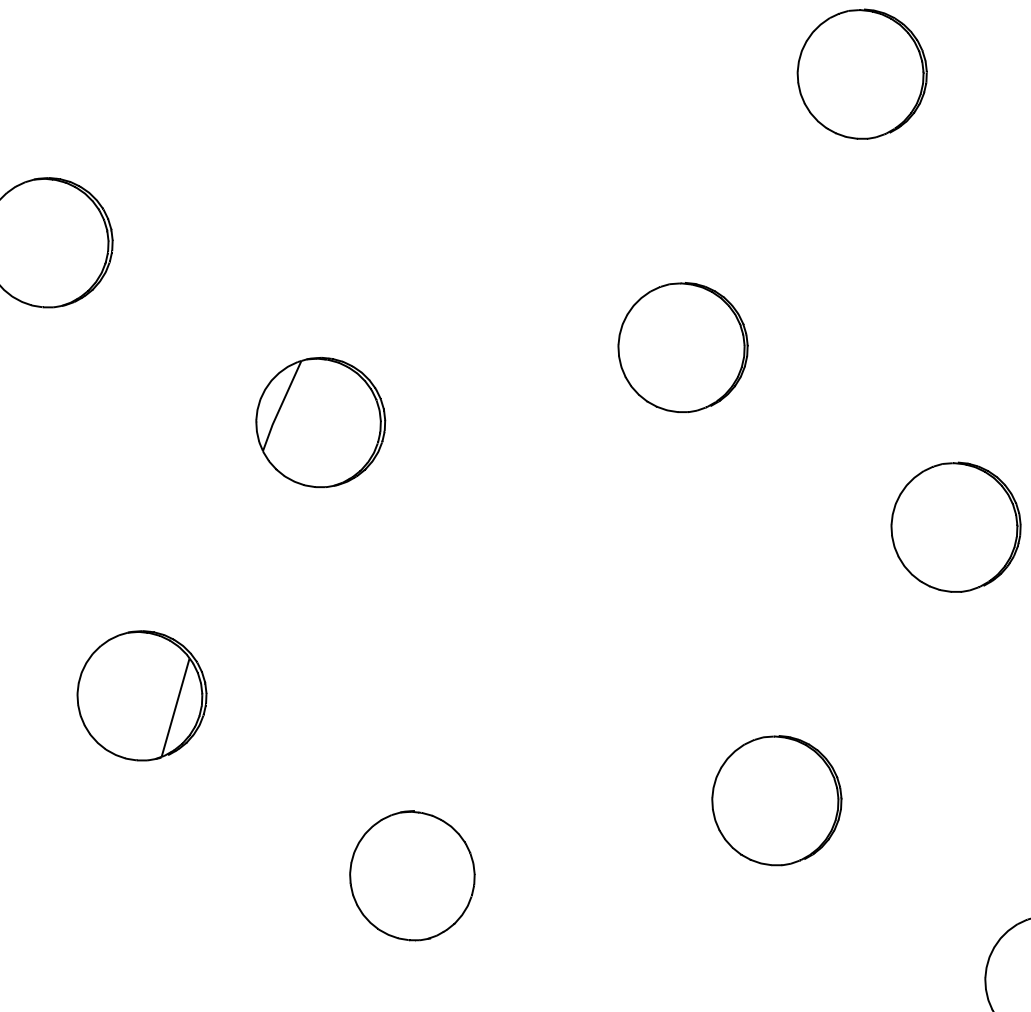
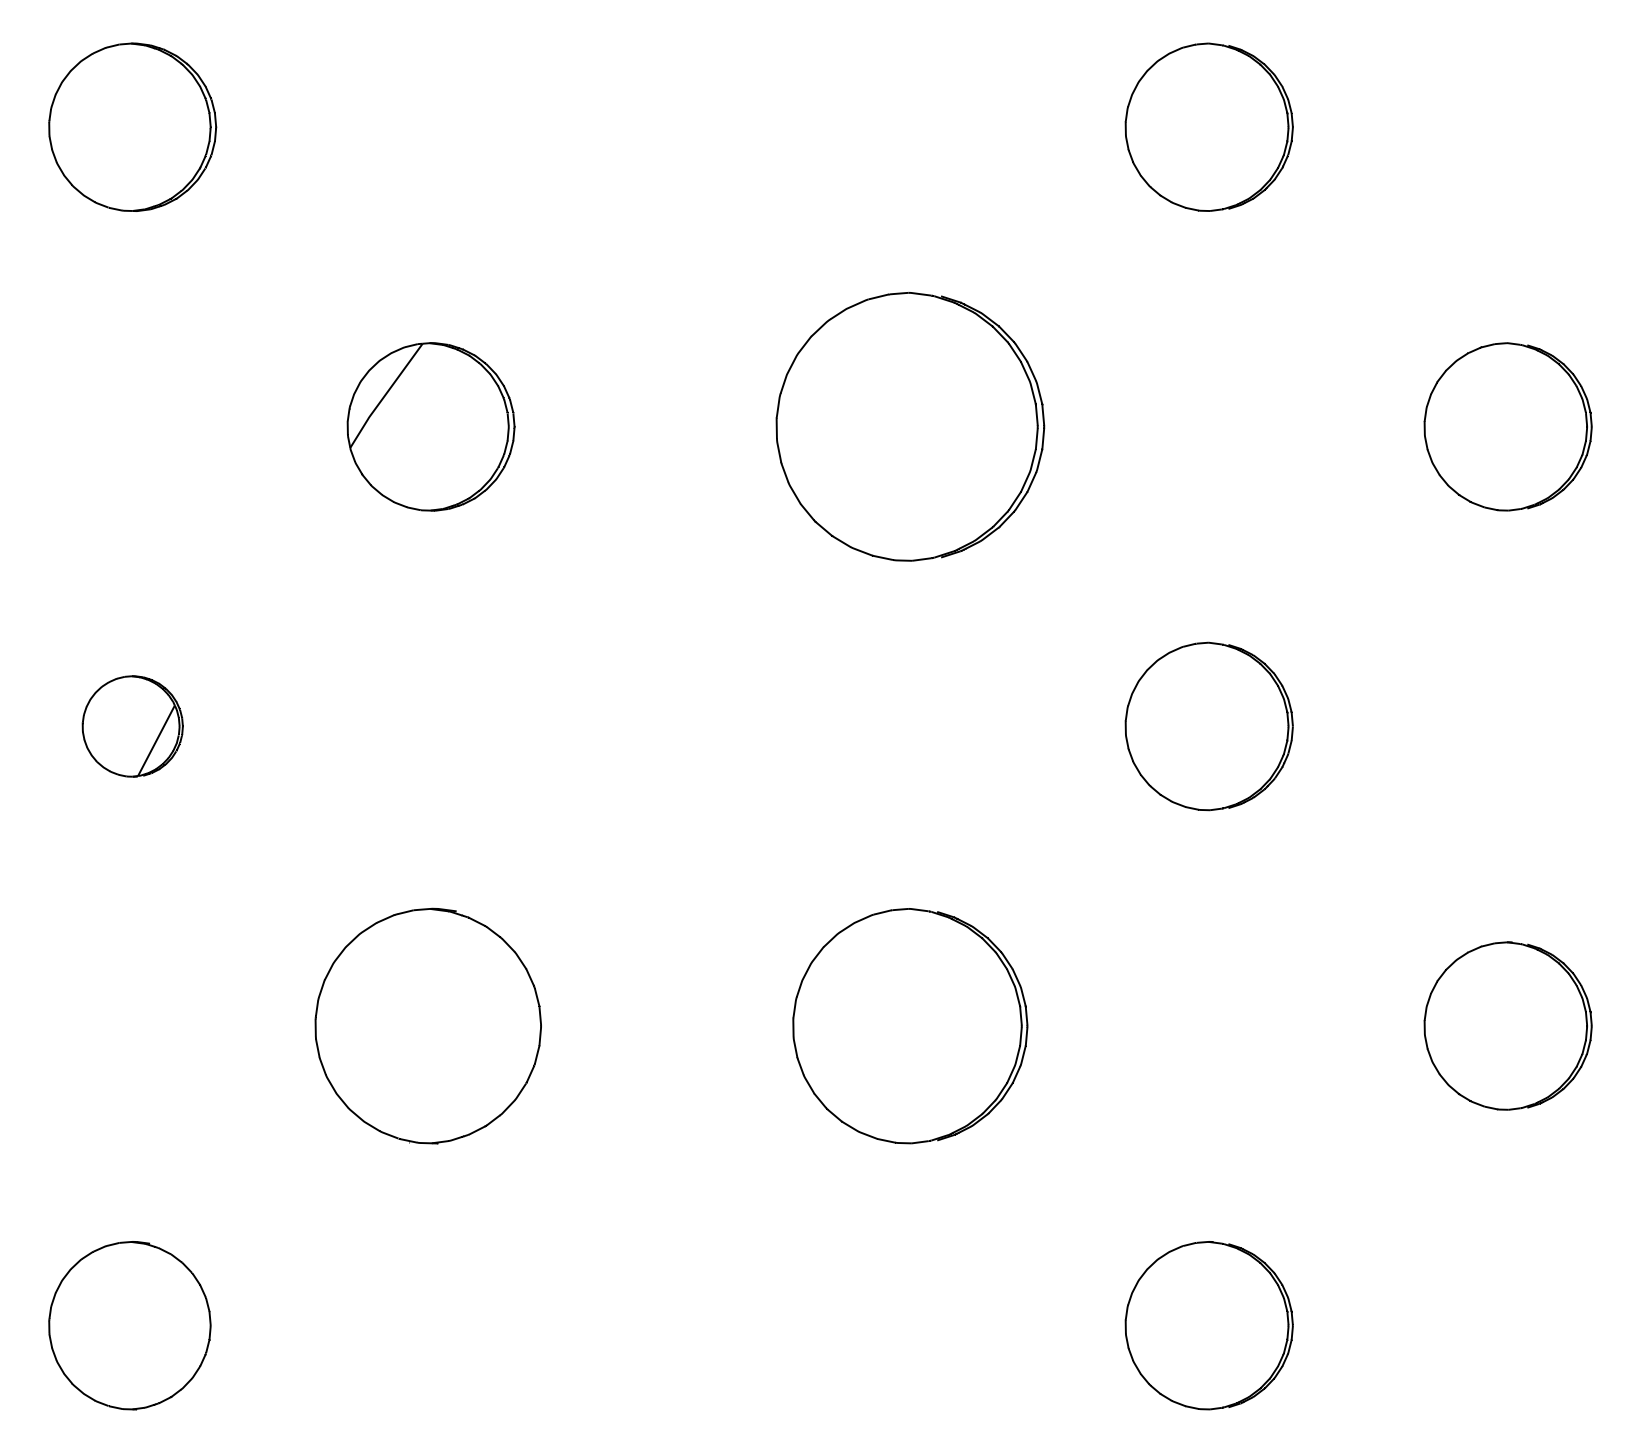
part: (682, 347) -> (909, 426), size x1.6
part: (141, 695) -> (132, 726), size x0.6
part: (776, 800) -> (909, 1025), size x1.4
part: (411, 875) -> (427, 1025), size x1.4

